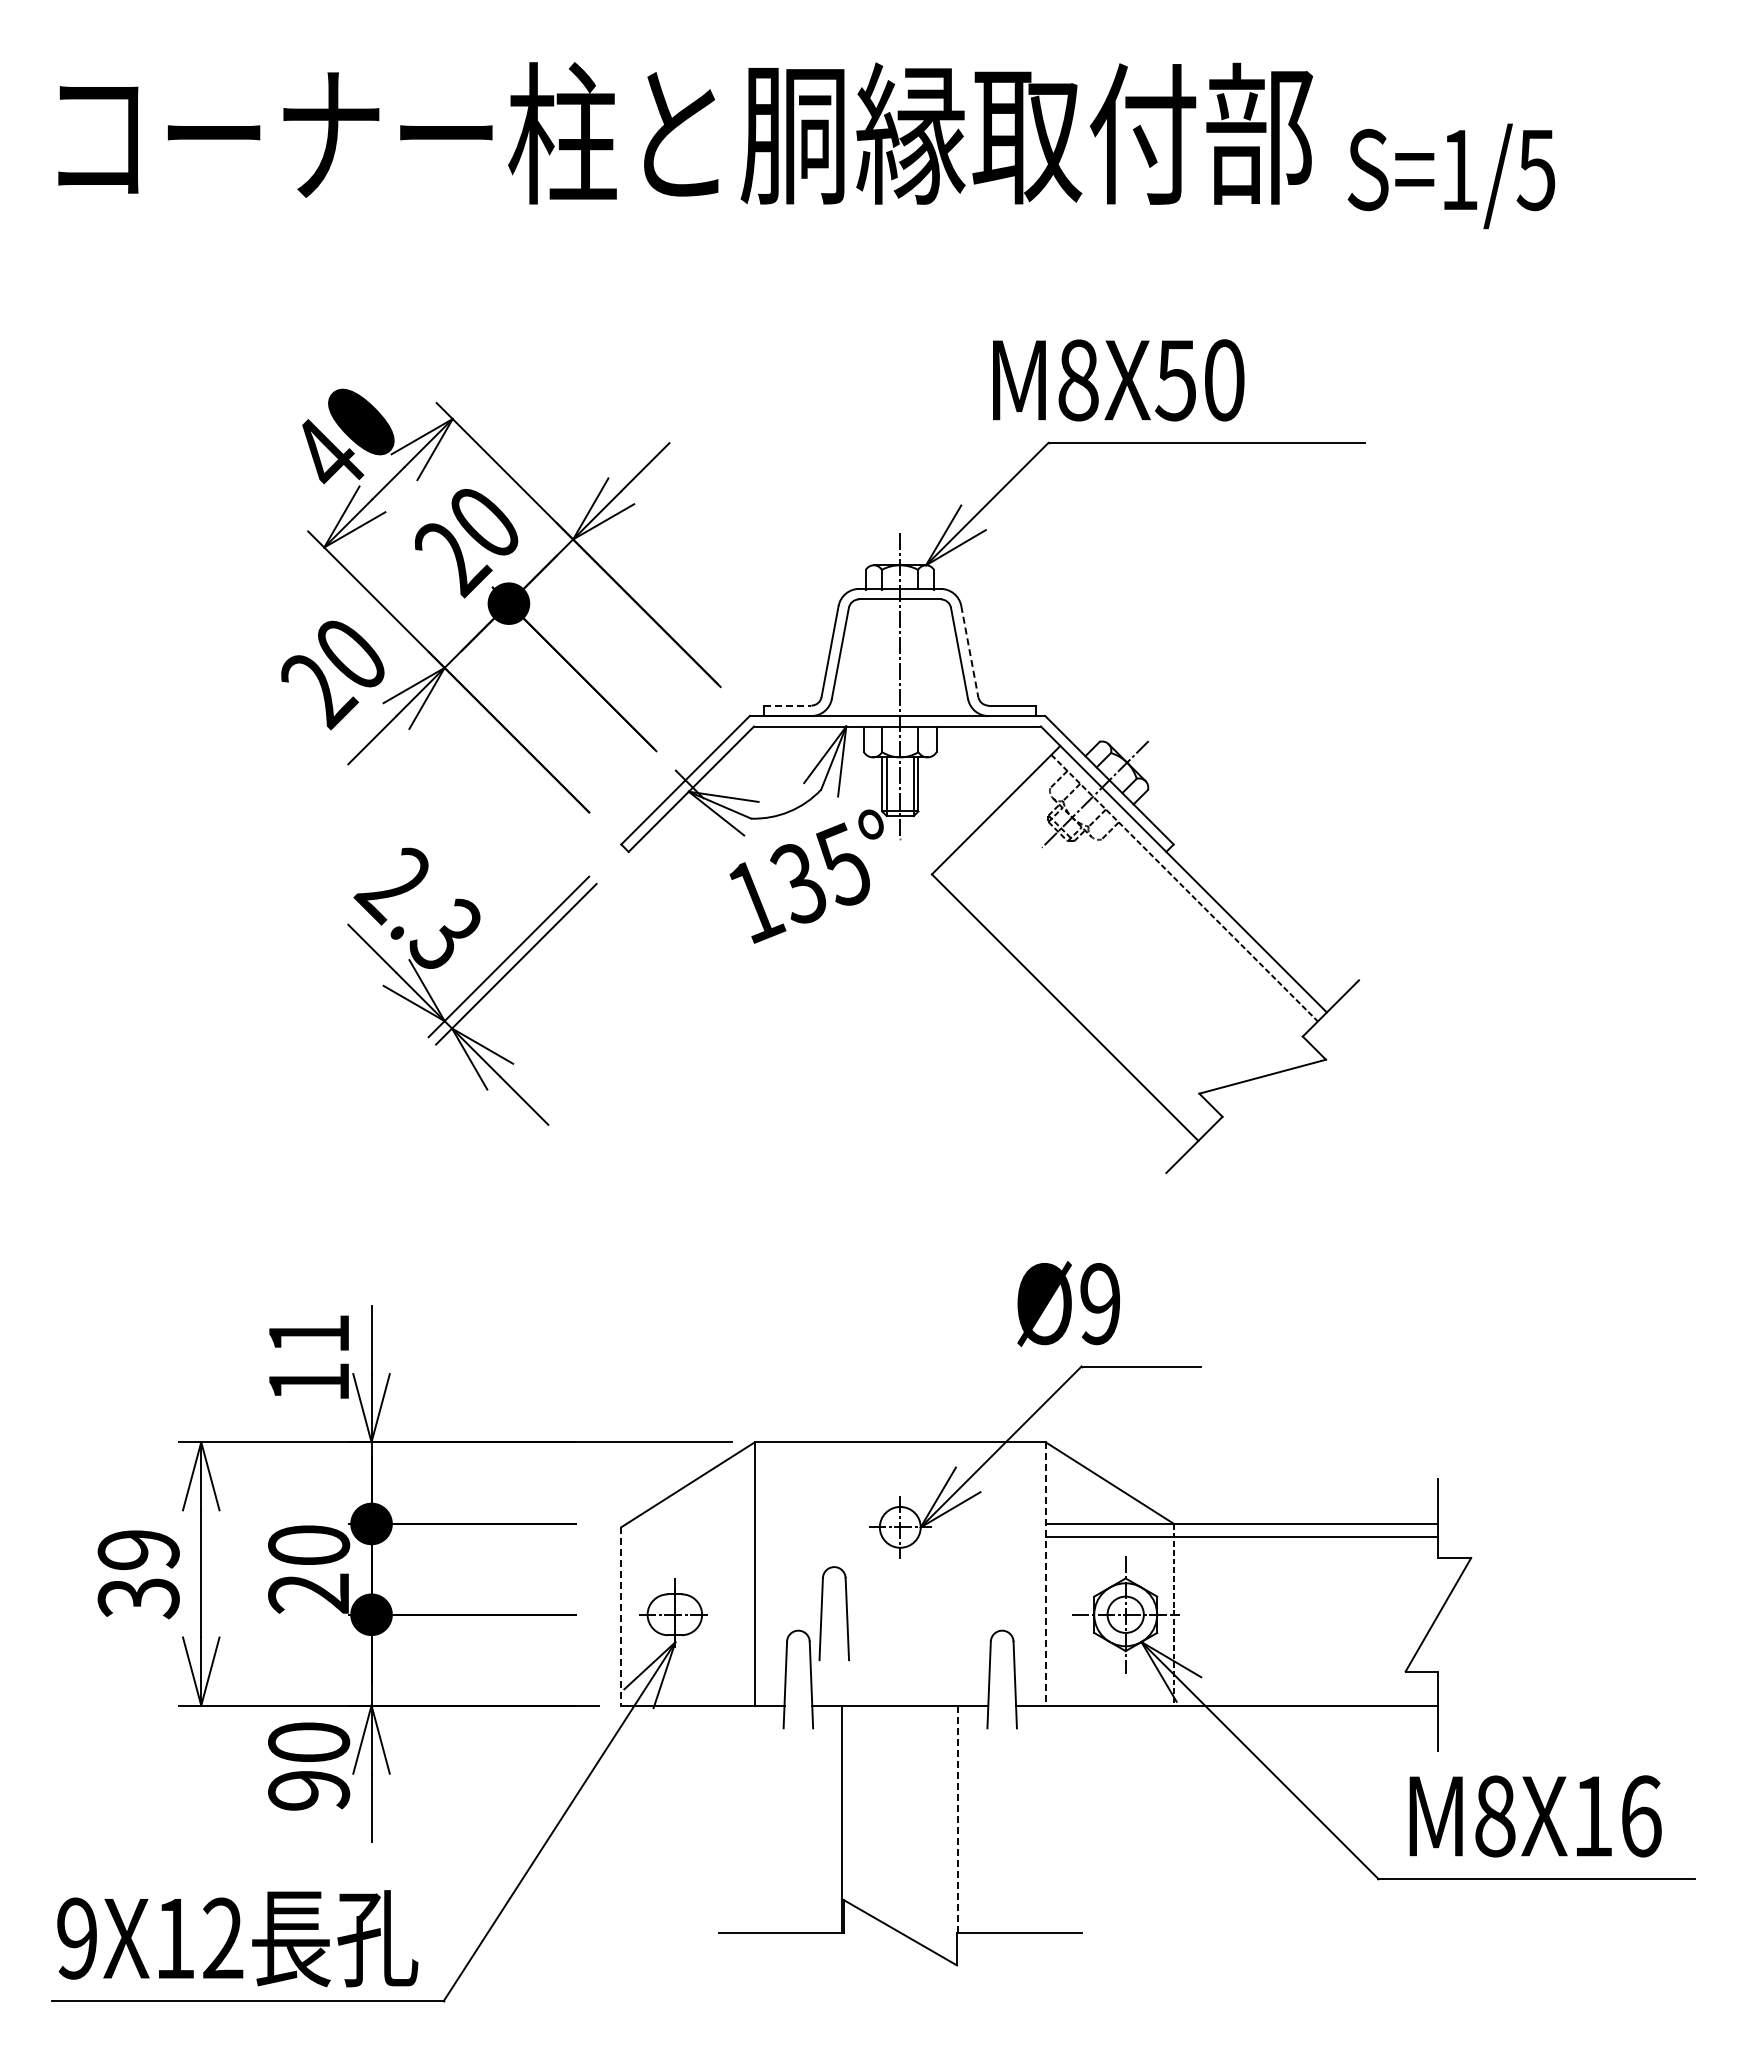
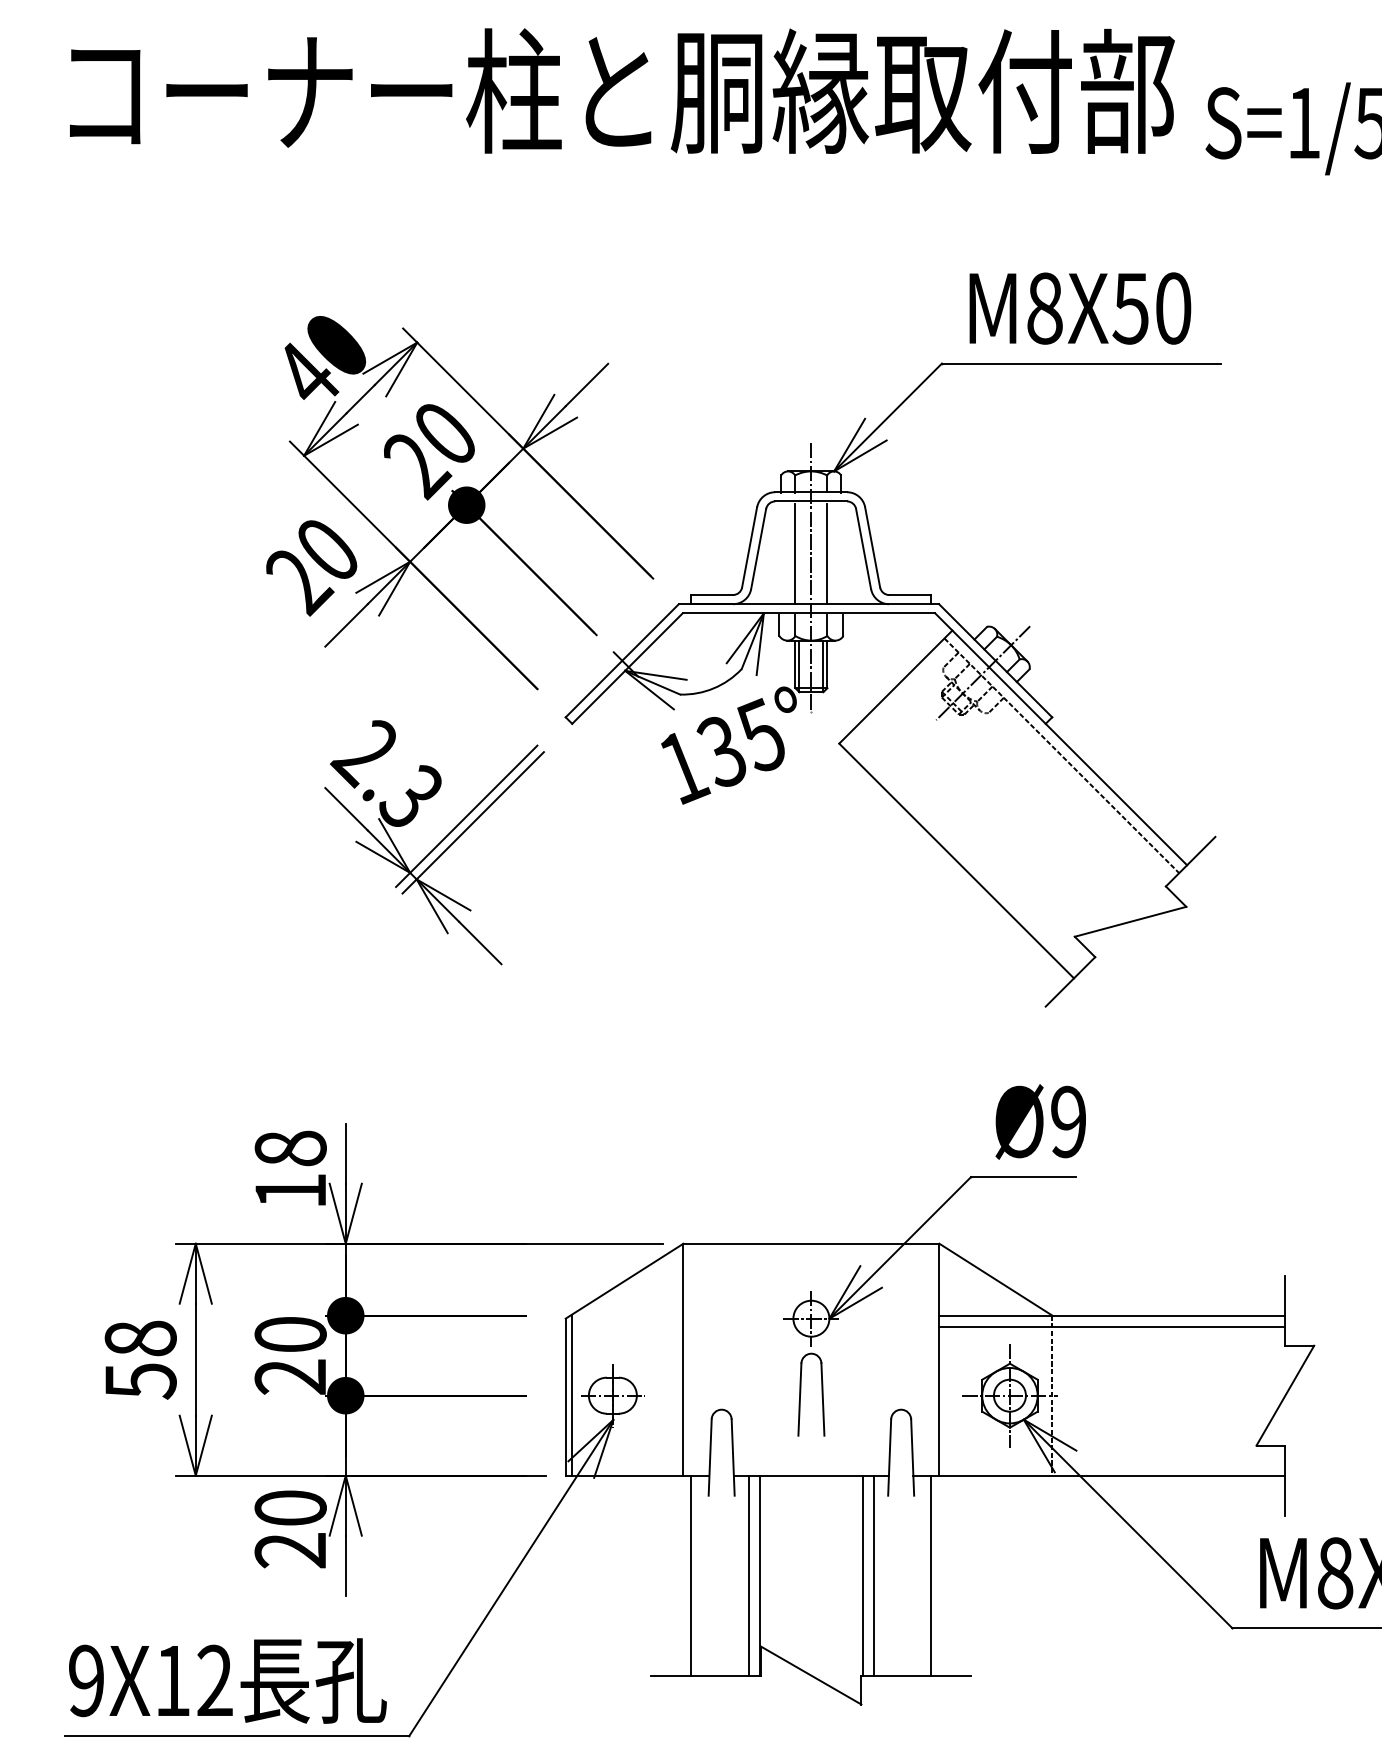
text: (1118, 380) -> (1080, 308), moved
line: (969, 652) -> (872, 548), dashed -> solid
line: (881, 659) -> (794, 554), added
line: (918, 659) -> (827, 554), added
line: (787, 705) -> (712, 594), dashed -> solid
text: (1068, 1304) -> (1040, 1122), moved
text: (309, 1334) -> (291, 1148), 11 -> 18
line: (1045, 1573) -> (939, 1359), dashed -> solid
text: (138, 1574) -> (140, 1360), 39 -> 58
line: (628, 1613) -> (572, 1394), added
part: (822, 1613) -> (801, 1394), moved
line: (621, 1616) -> (565, 1397), dashed -> solid
text: (309, 1790) -> (291, 1550), 90 -> 20
line: (764, 1818) -> (691, 1575), added
line: (828, 1818) -> (748, 1575), added
line: (971, 1818) -> (874, 1575), added
line: (1036, 1818) -> (931, 1575), added
line: (958, 1819) -> (862, 1575), dashed -> solid

